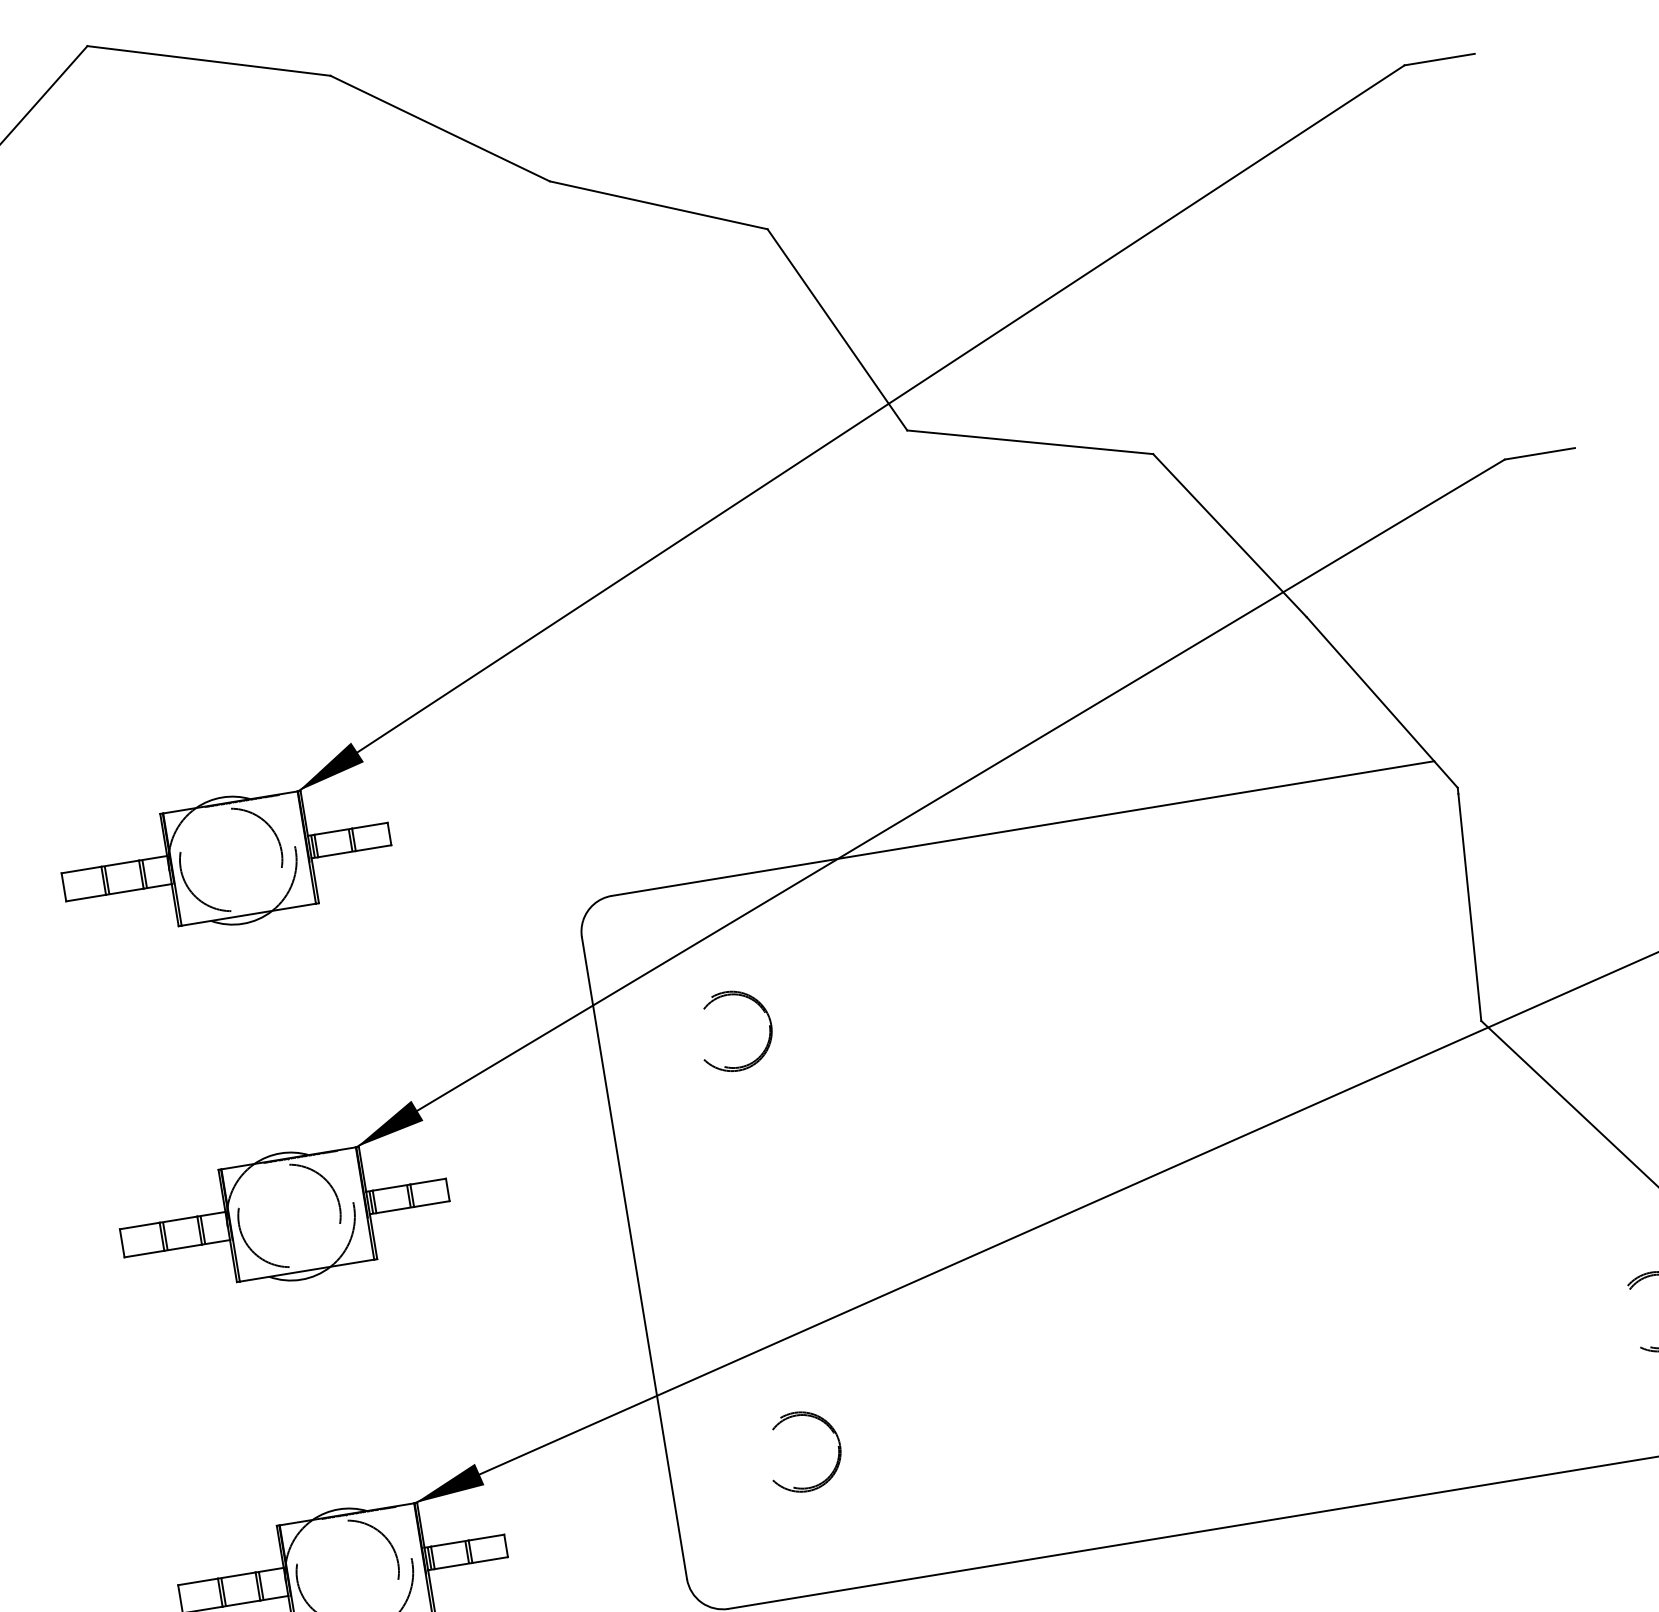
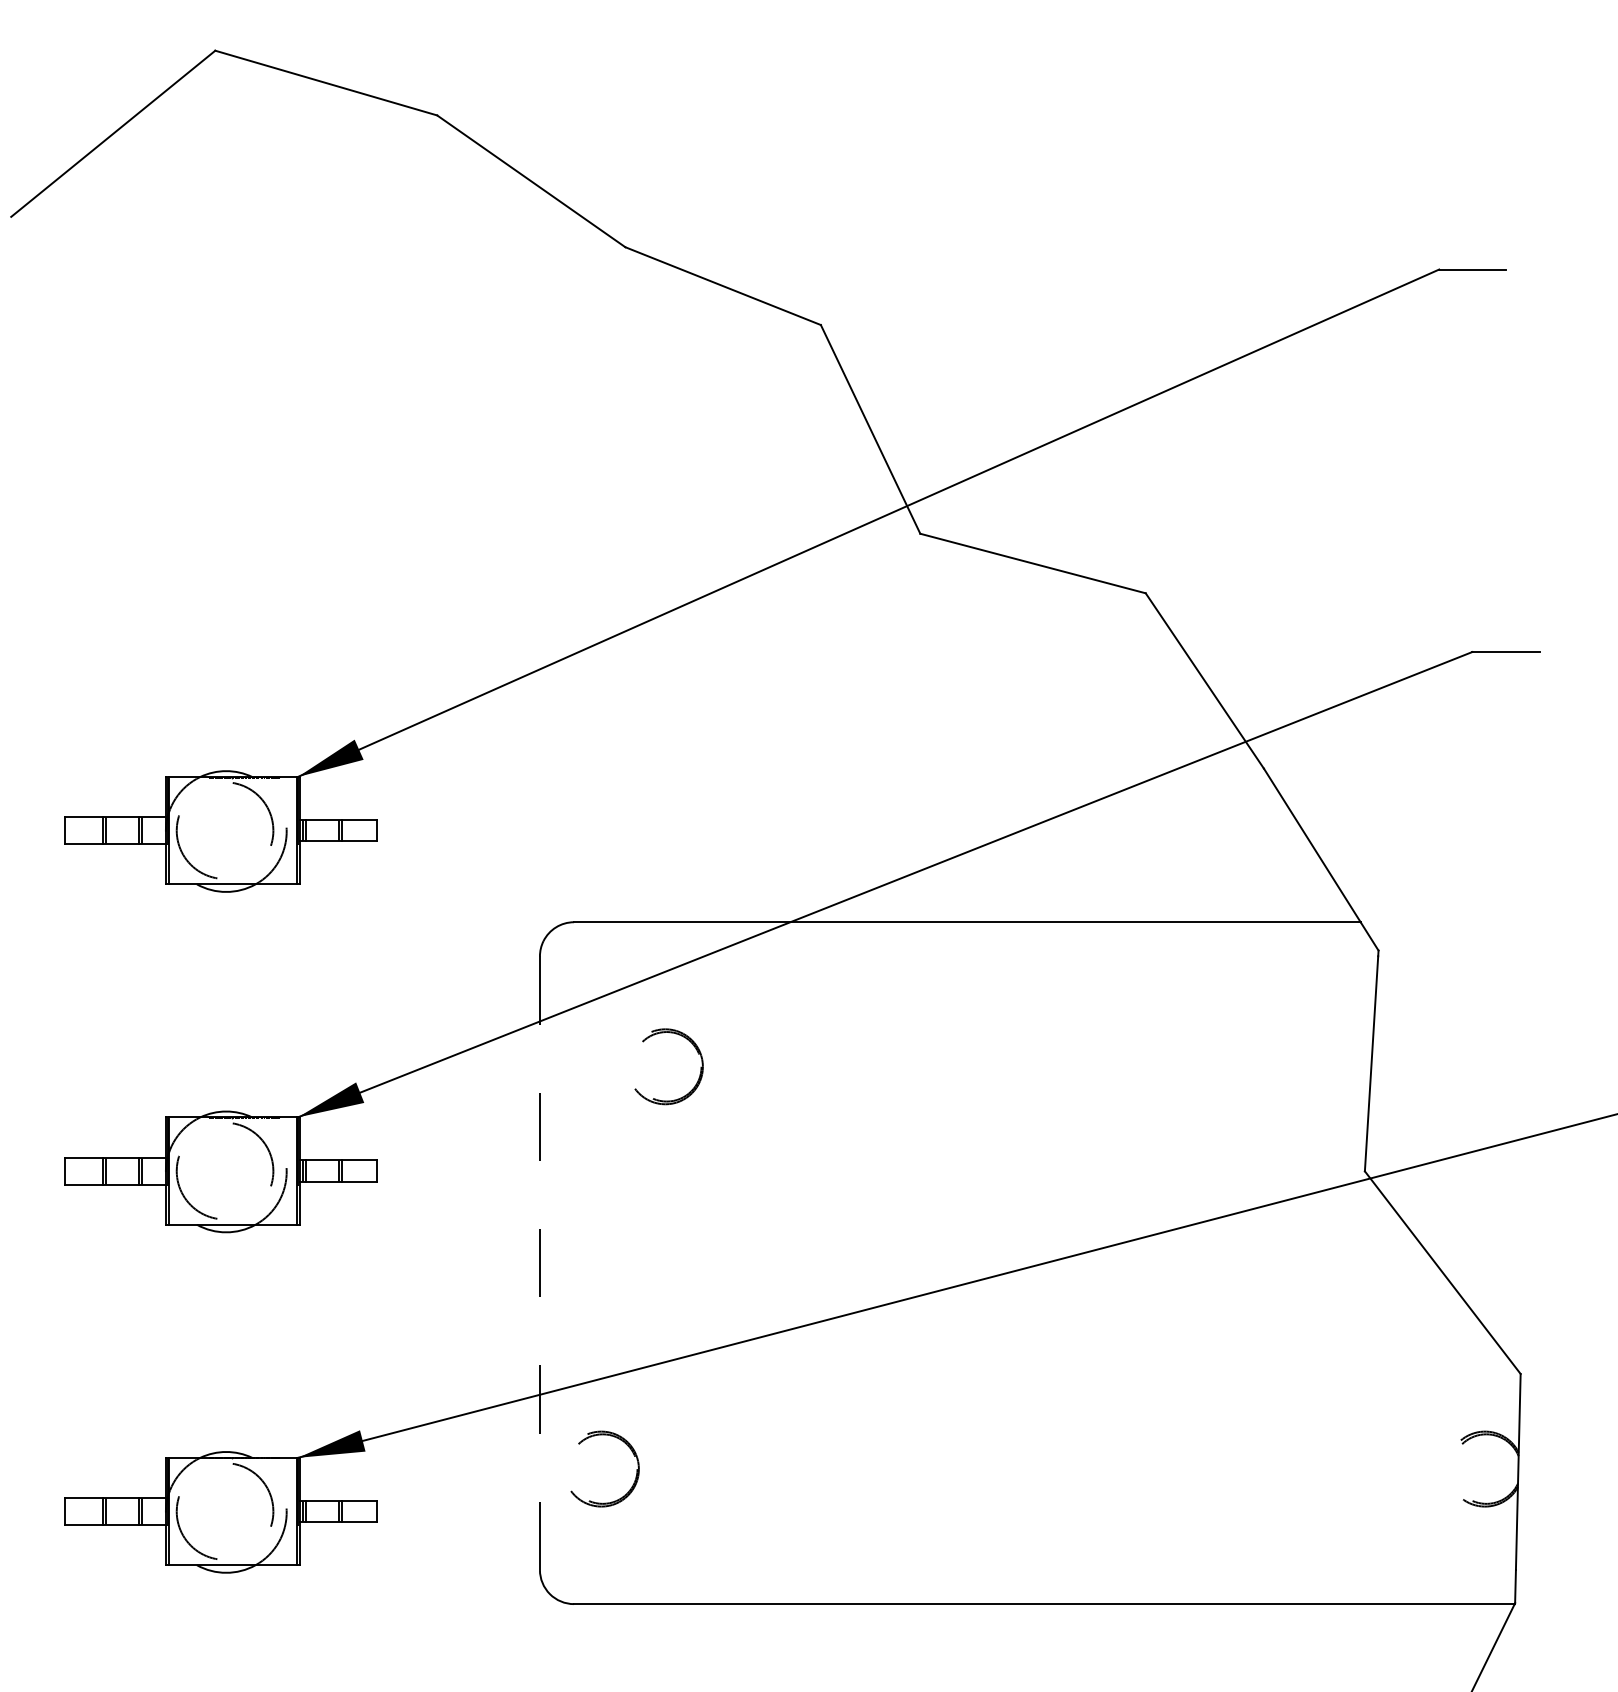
line: (634, 1258) -> (539, 1263), solid -> dashed
part: (830, 1430) -> (632, 1453), moved

